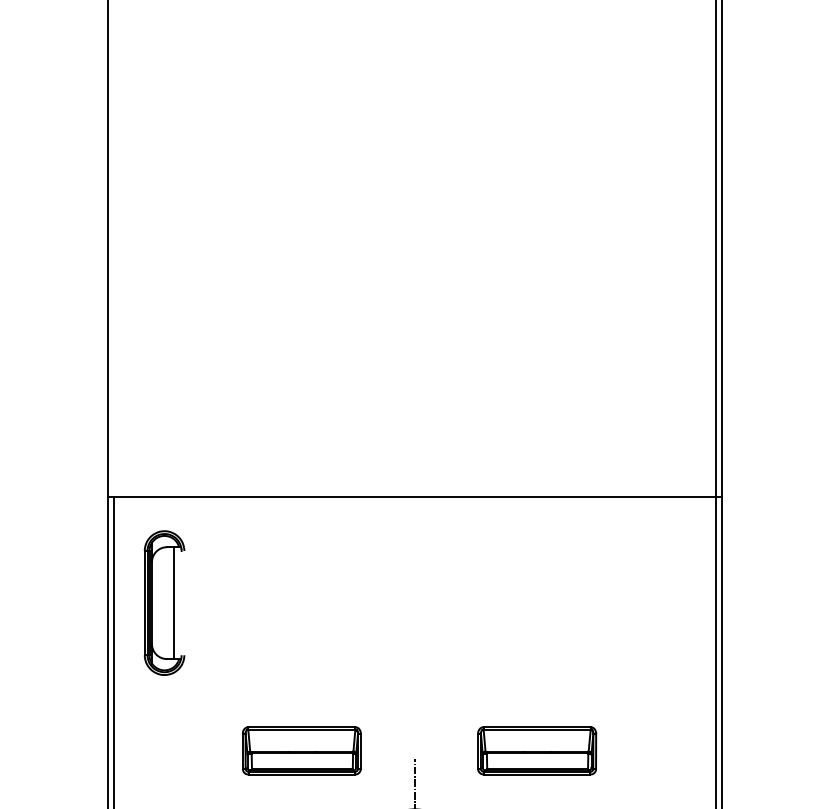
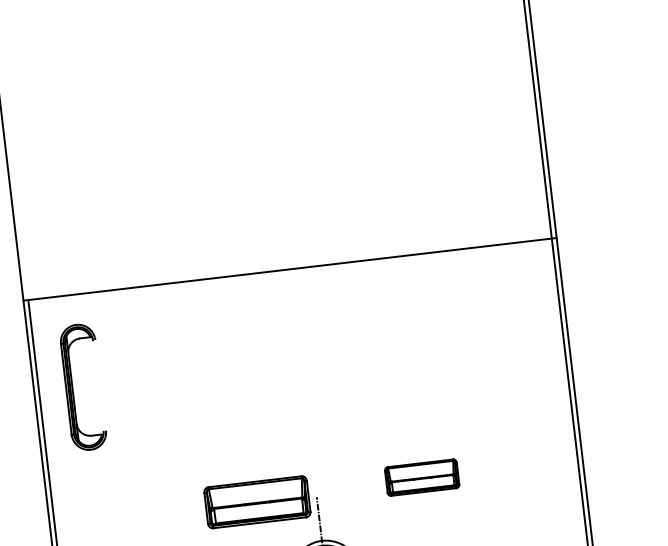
line: (173, 603) -> (91, 386), removed
part: (301, 750) -> (257, 501), moved
part: (537, 750) -> (422, 477), size x0.7

